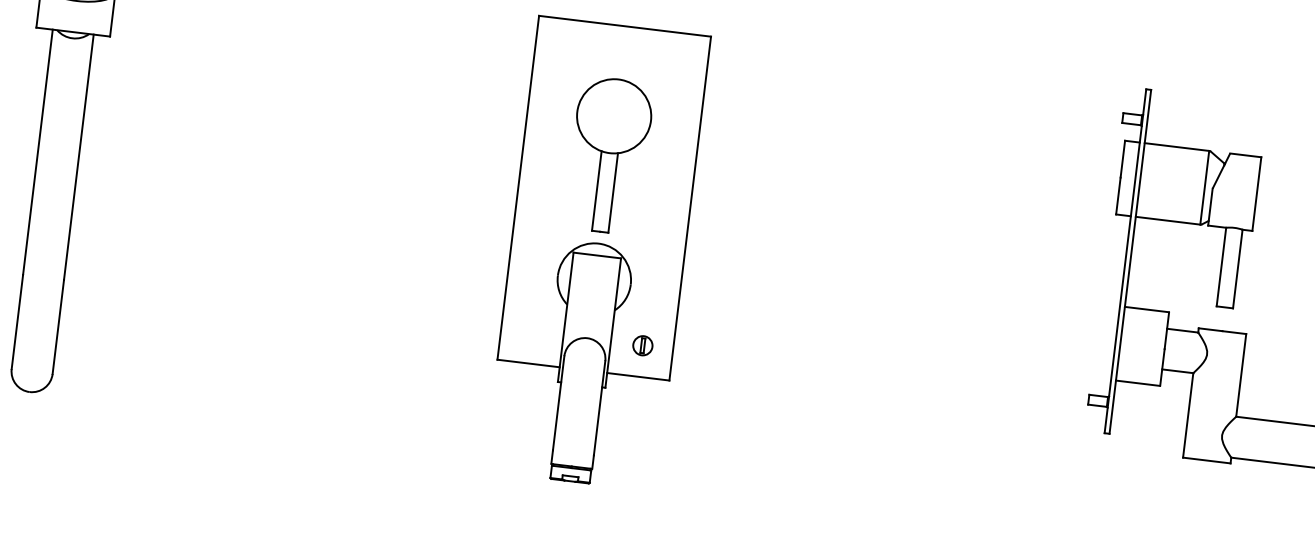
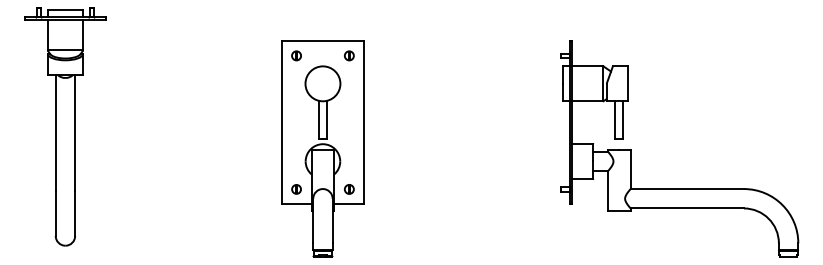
part: (565, 49) -> (296, 55), added
part: (677, 63) -> (349, 55), added
part: (531, 332) -> (296, 189), added

